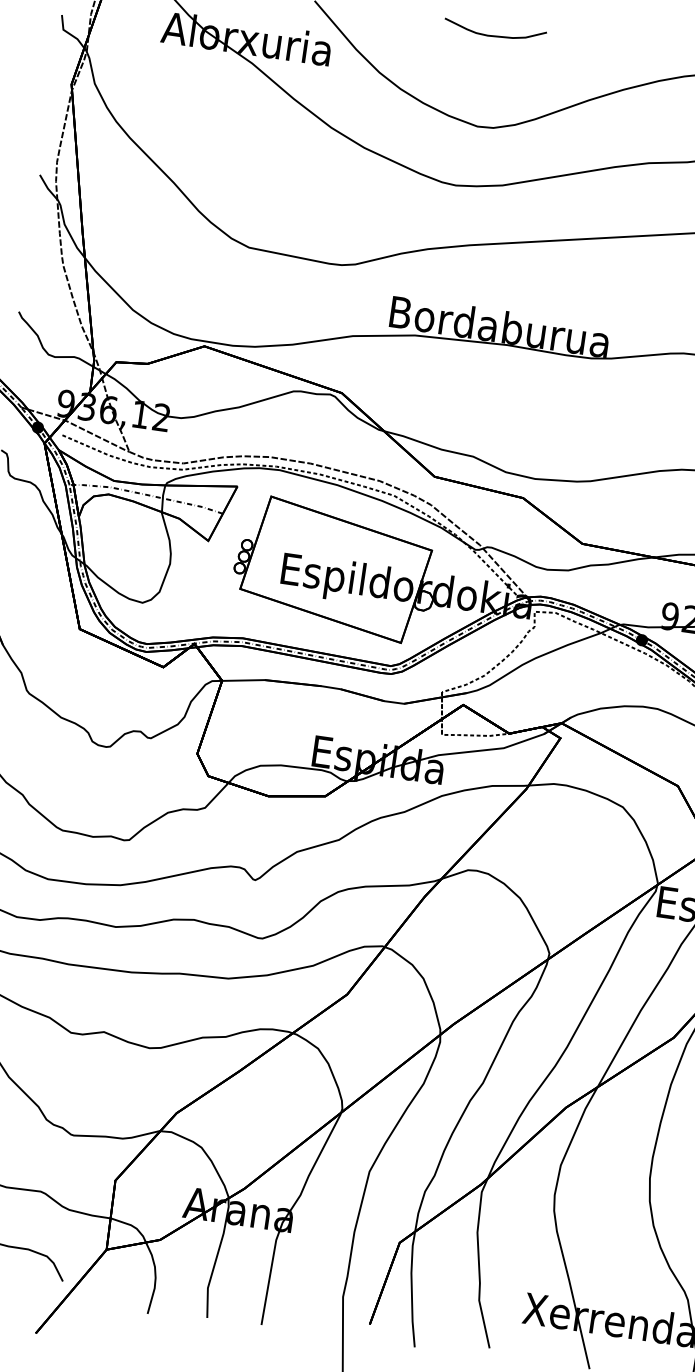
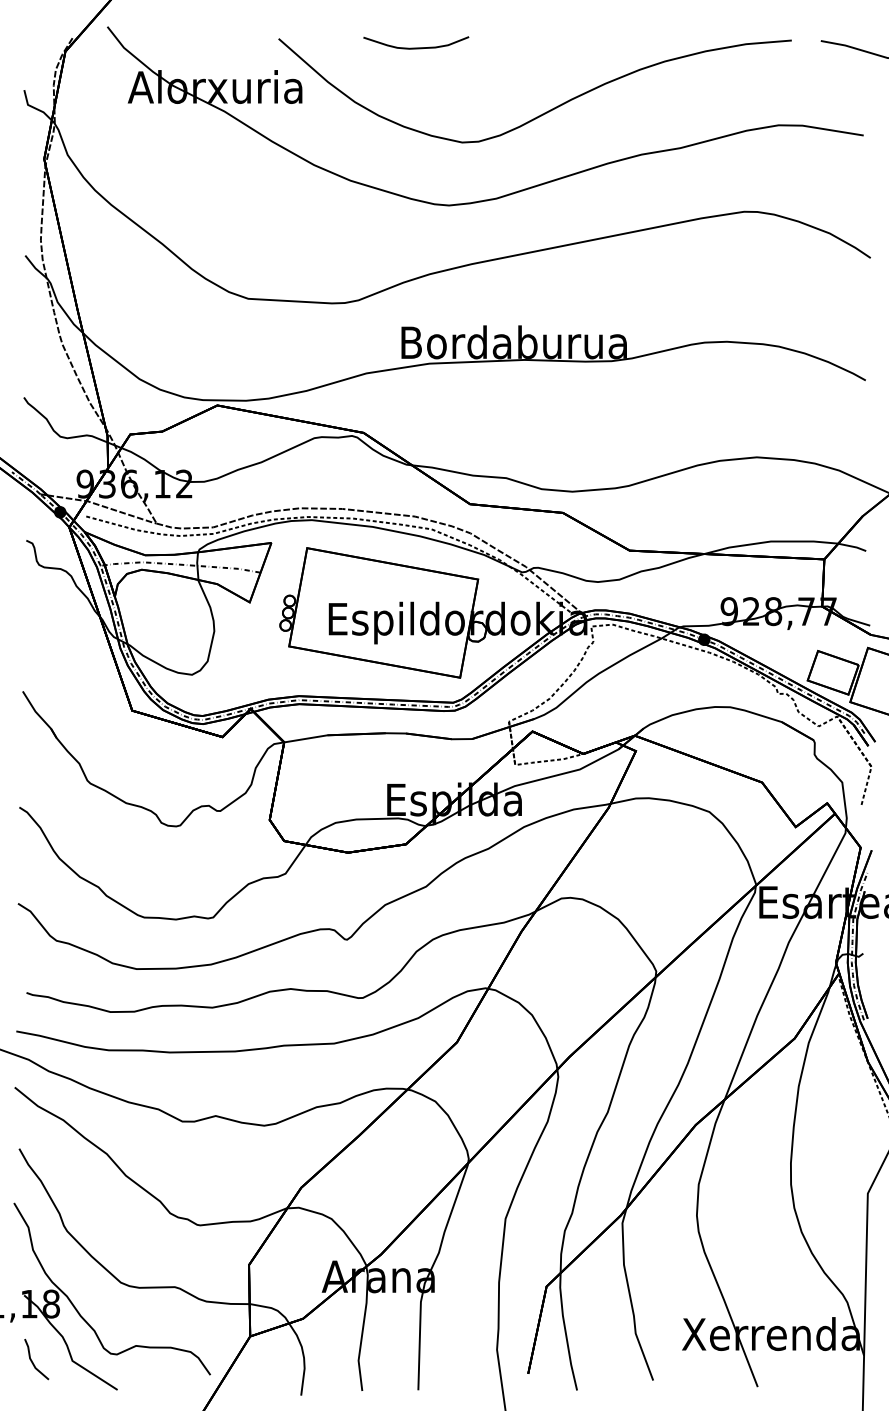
curve: (494, 35) -> (416, 47), moved

